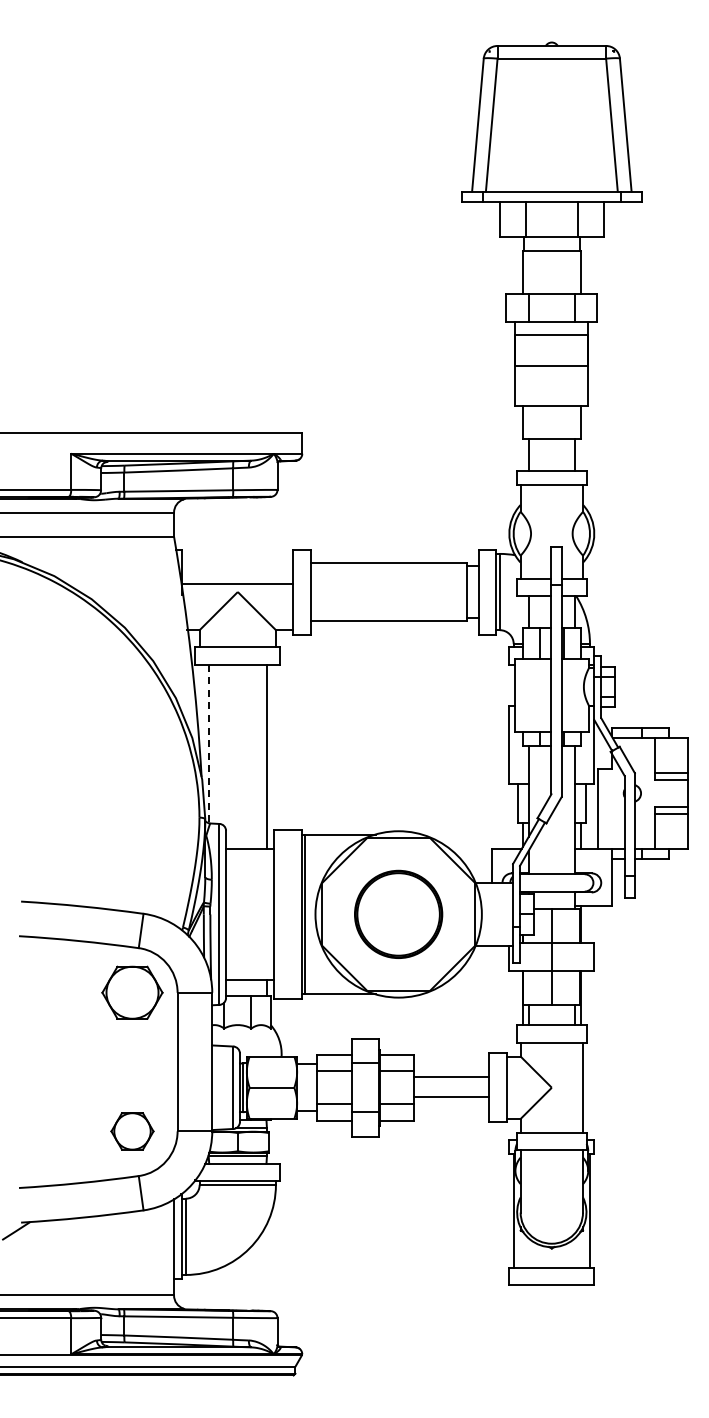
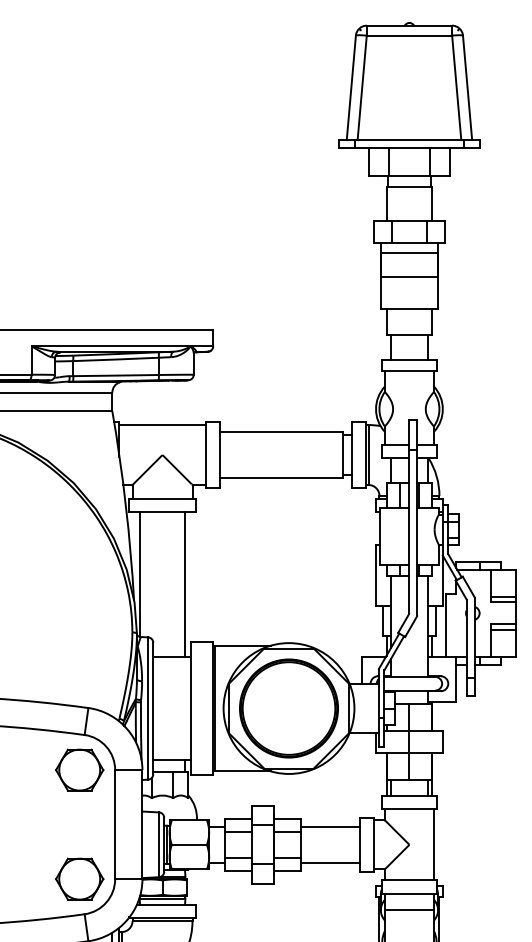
line: (237, 583) -> (162, 424), moved
line: (208, 744) -> (139, 574), dashed -> solid
part: (398, 914) -> (288, 708), size x1.43
line: (451, 1077) -> (330, 863), moved
line: (451, 1097) -> (330, 826), moved
part: (132, 1131) -> (79, 879), size x1.43
line: (551, 1170) -> (409, 909), added

